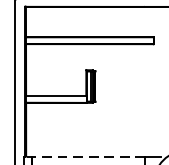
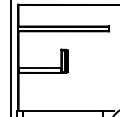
line: (83, 155) -> (59, 110), dashed -> solid

